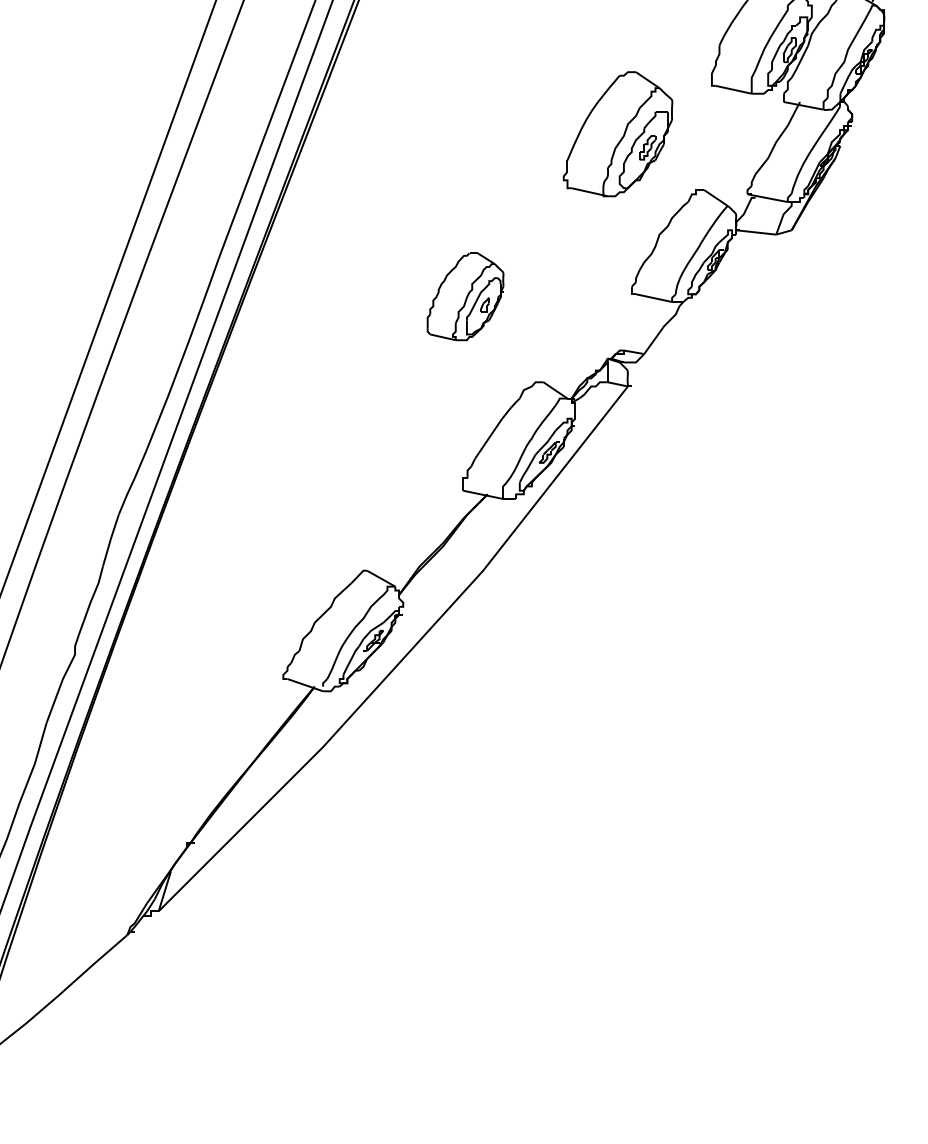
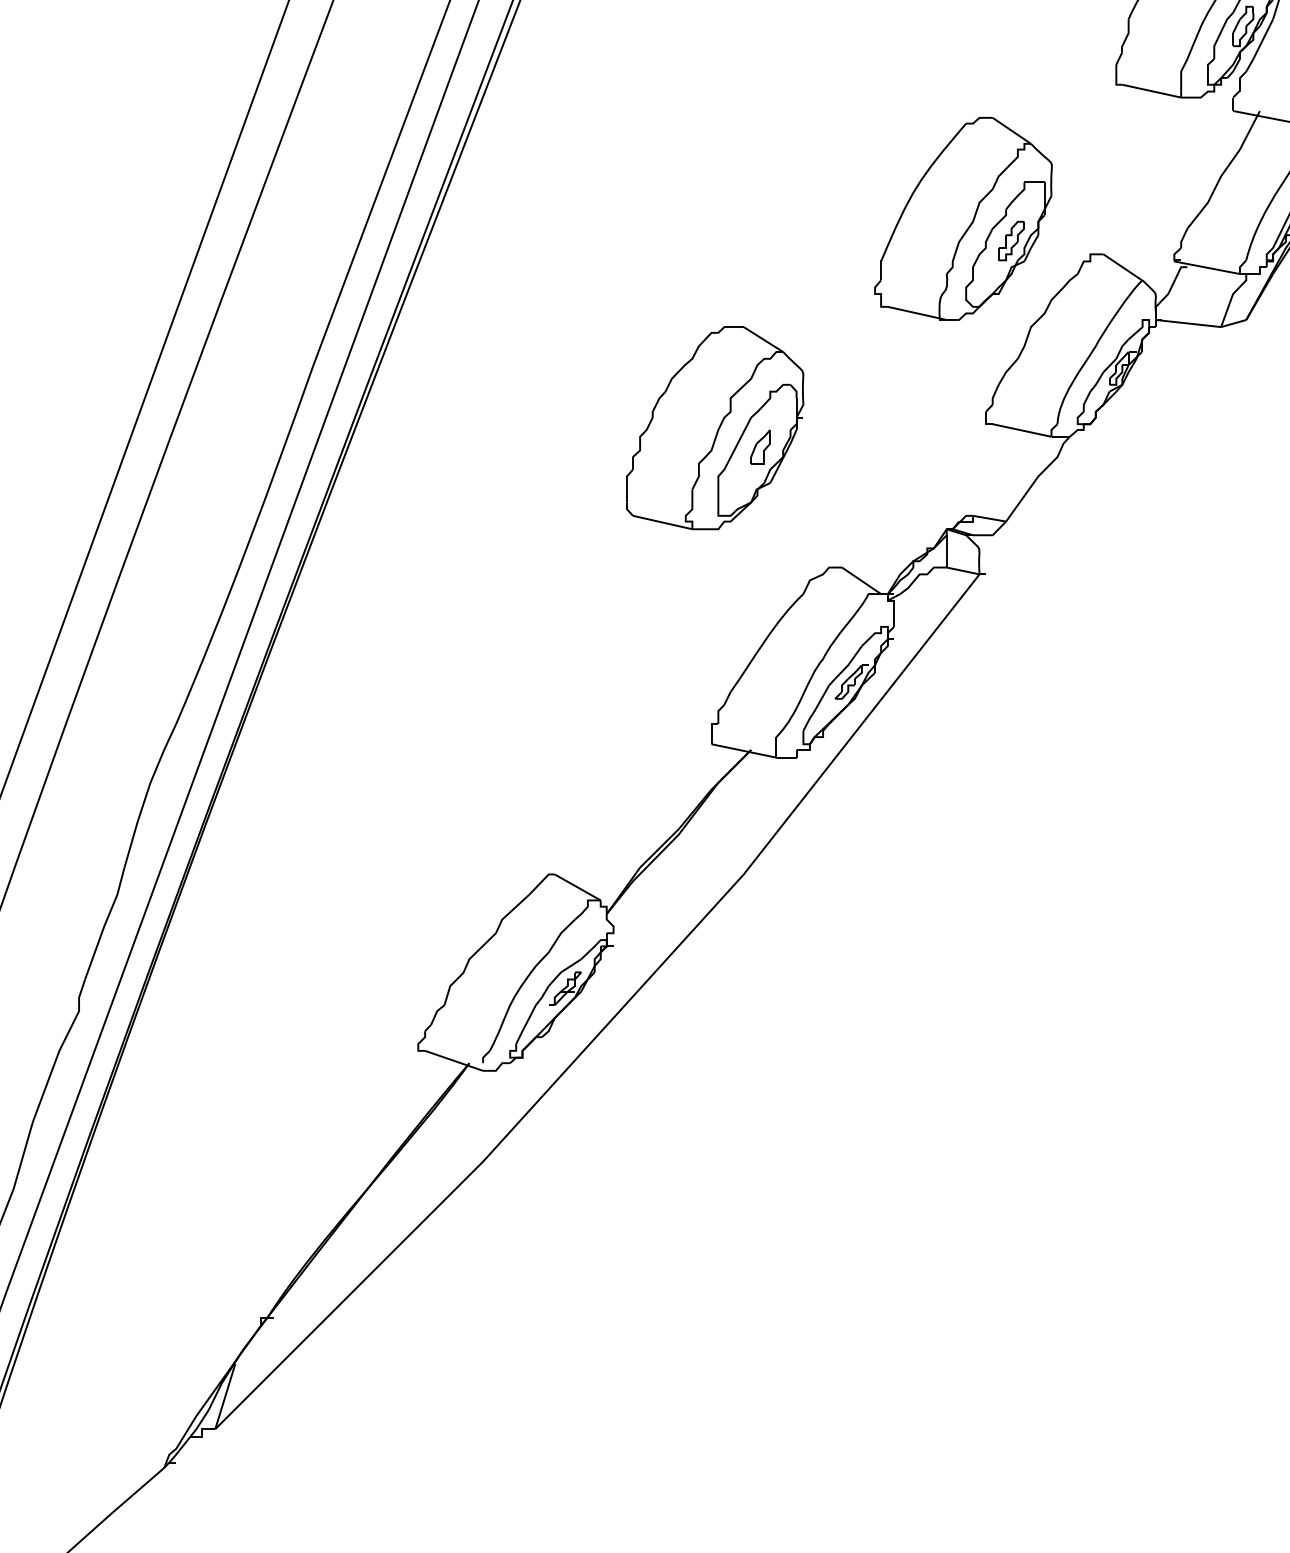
part: (617, 134) -> (962, 219), moved
part: (465, 296) -> (714, 427), size x1.43

